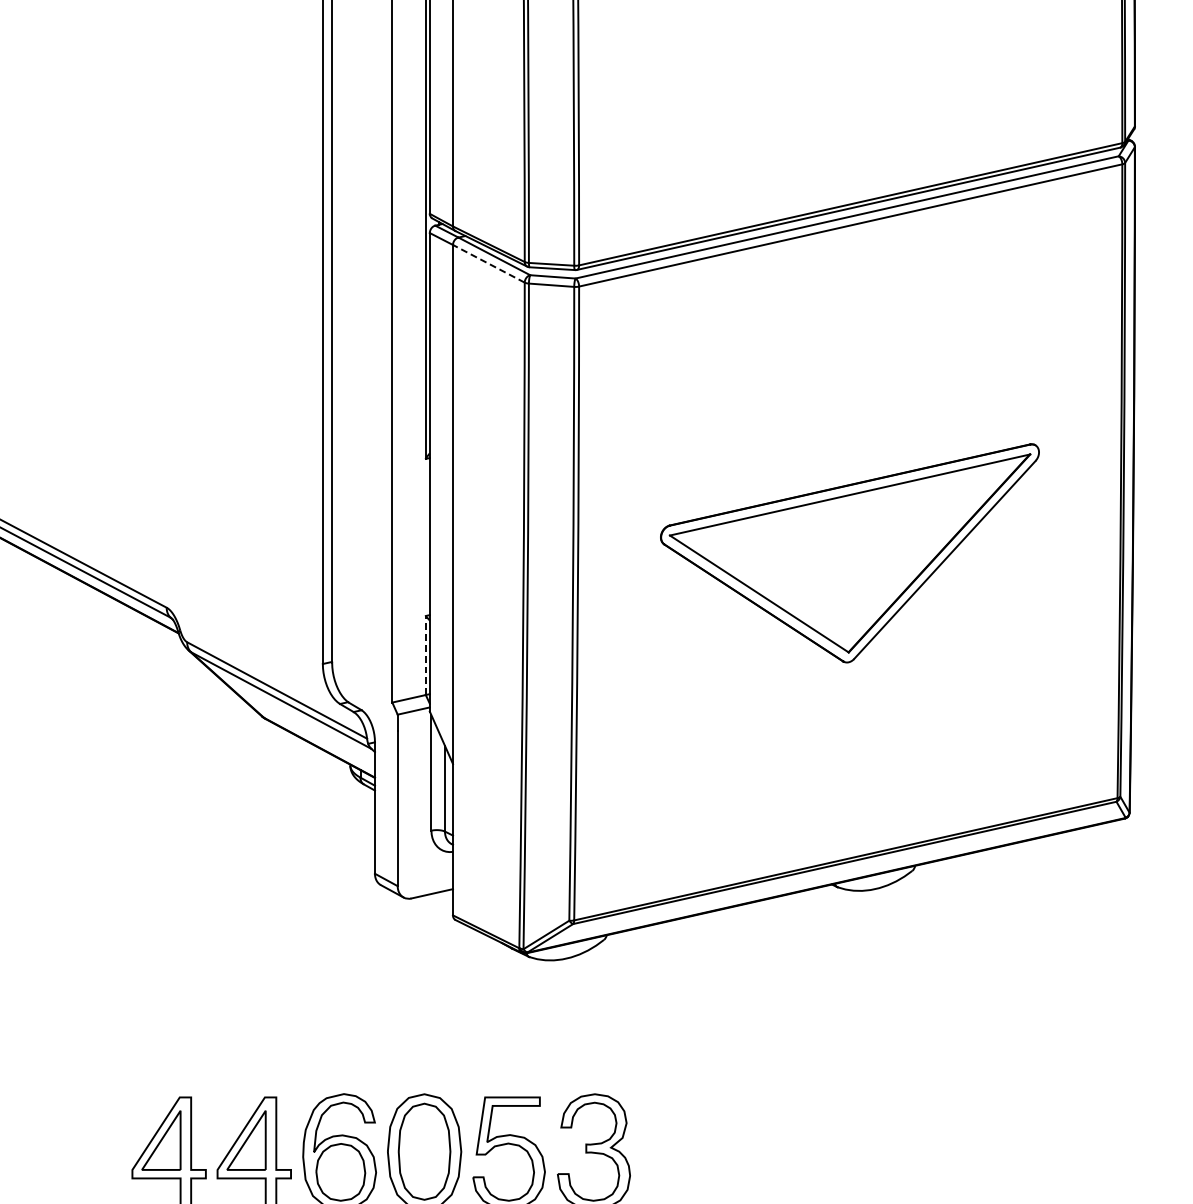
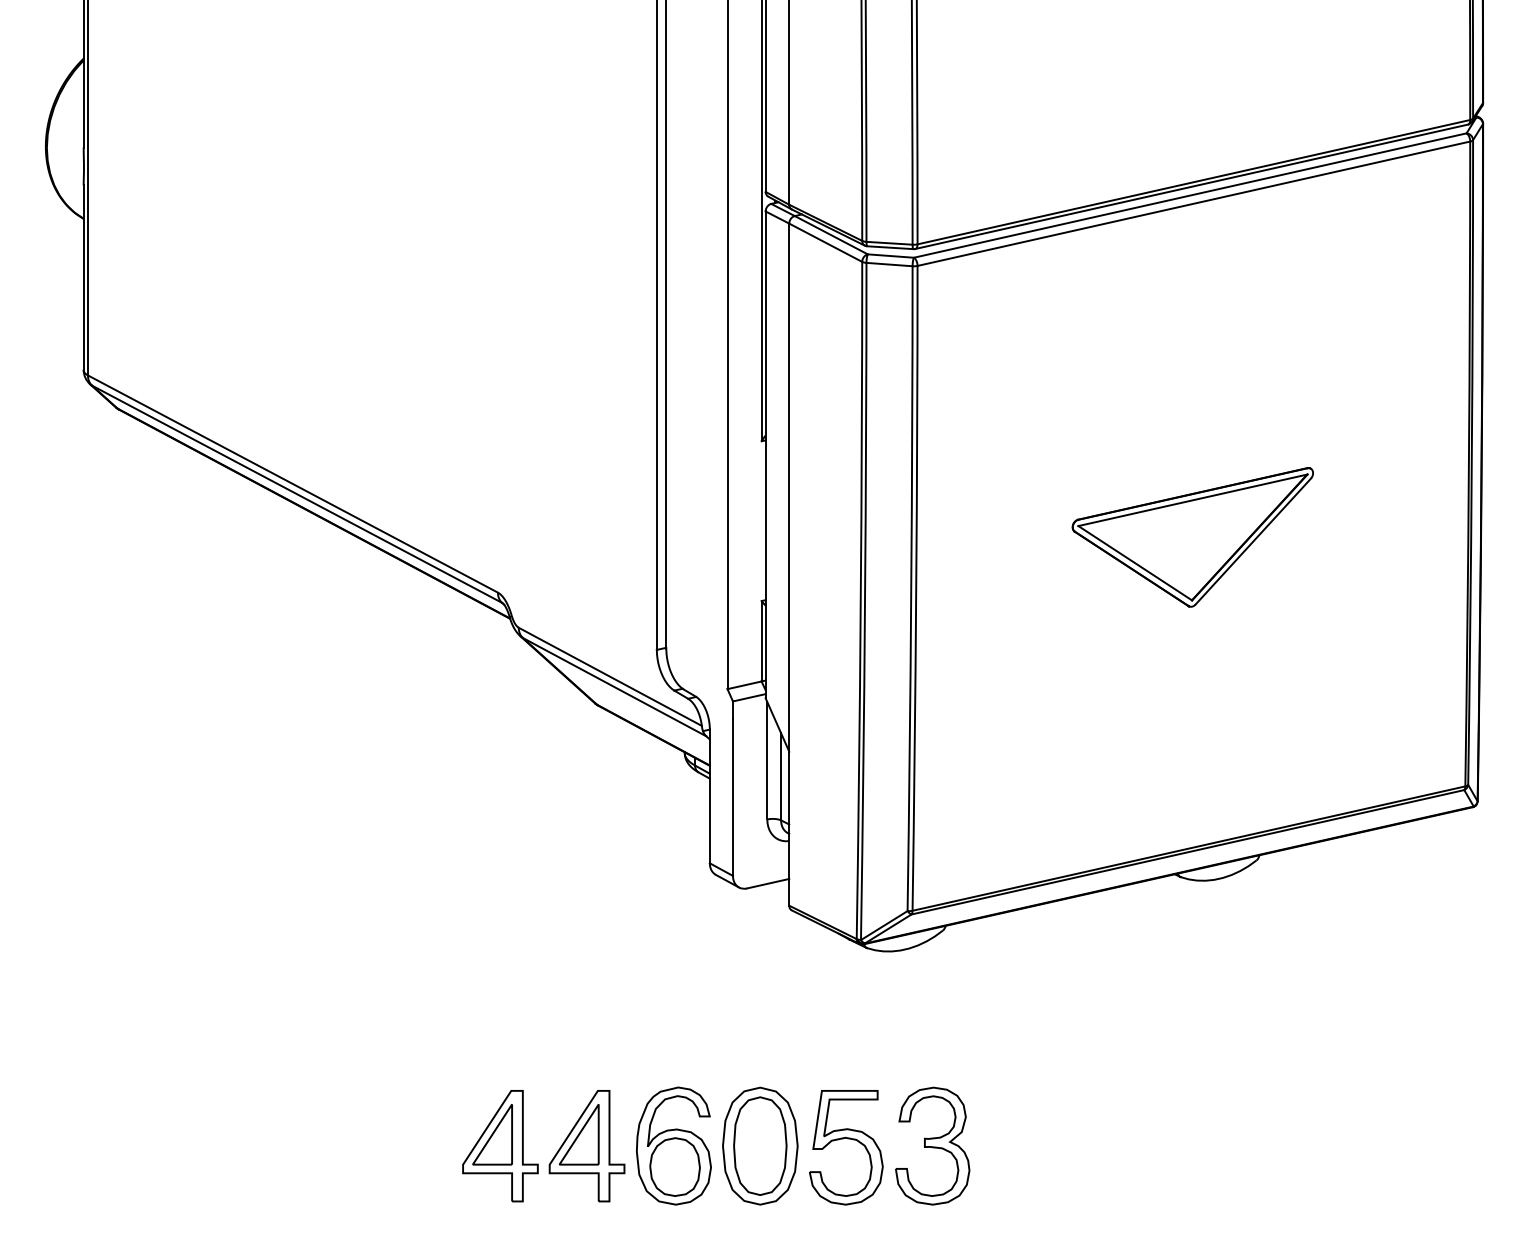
line: (488, 263) -> (825, 242), dashed -> solid
part: (849, 553) -> (1192, 537), size x0.62
line: (425, 654) -> (761, 640), dashed -> solid

